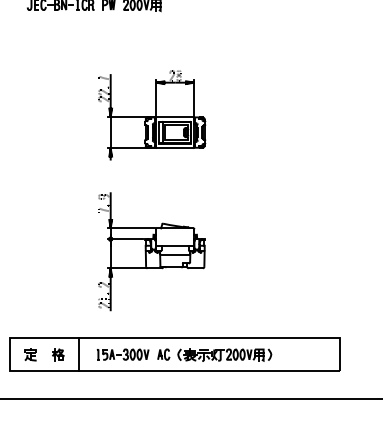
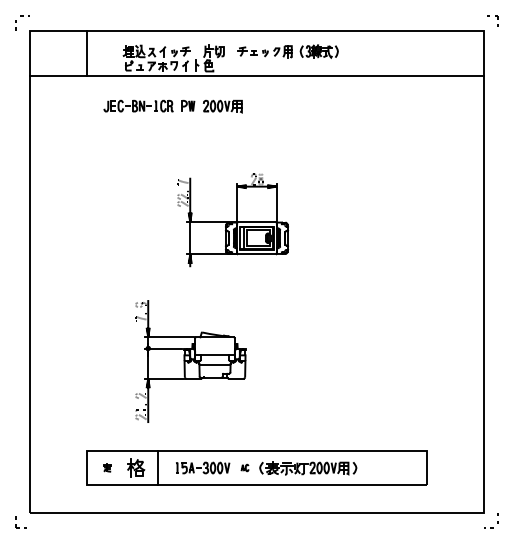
part: (151, 251) -> (190, 361), moved
part: (30, 354) -> (107, 467), size x0.6
part: (57, 354) -> (135, 467), size x1.4
part: (163, 354) -> (244, 467), size x0.6

